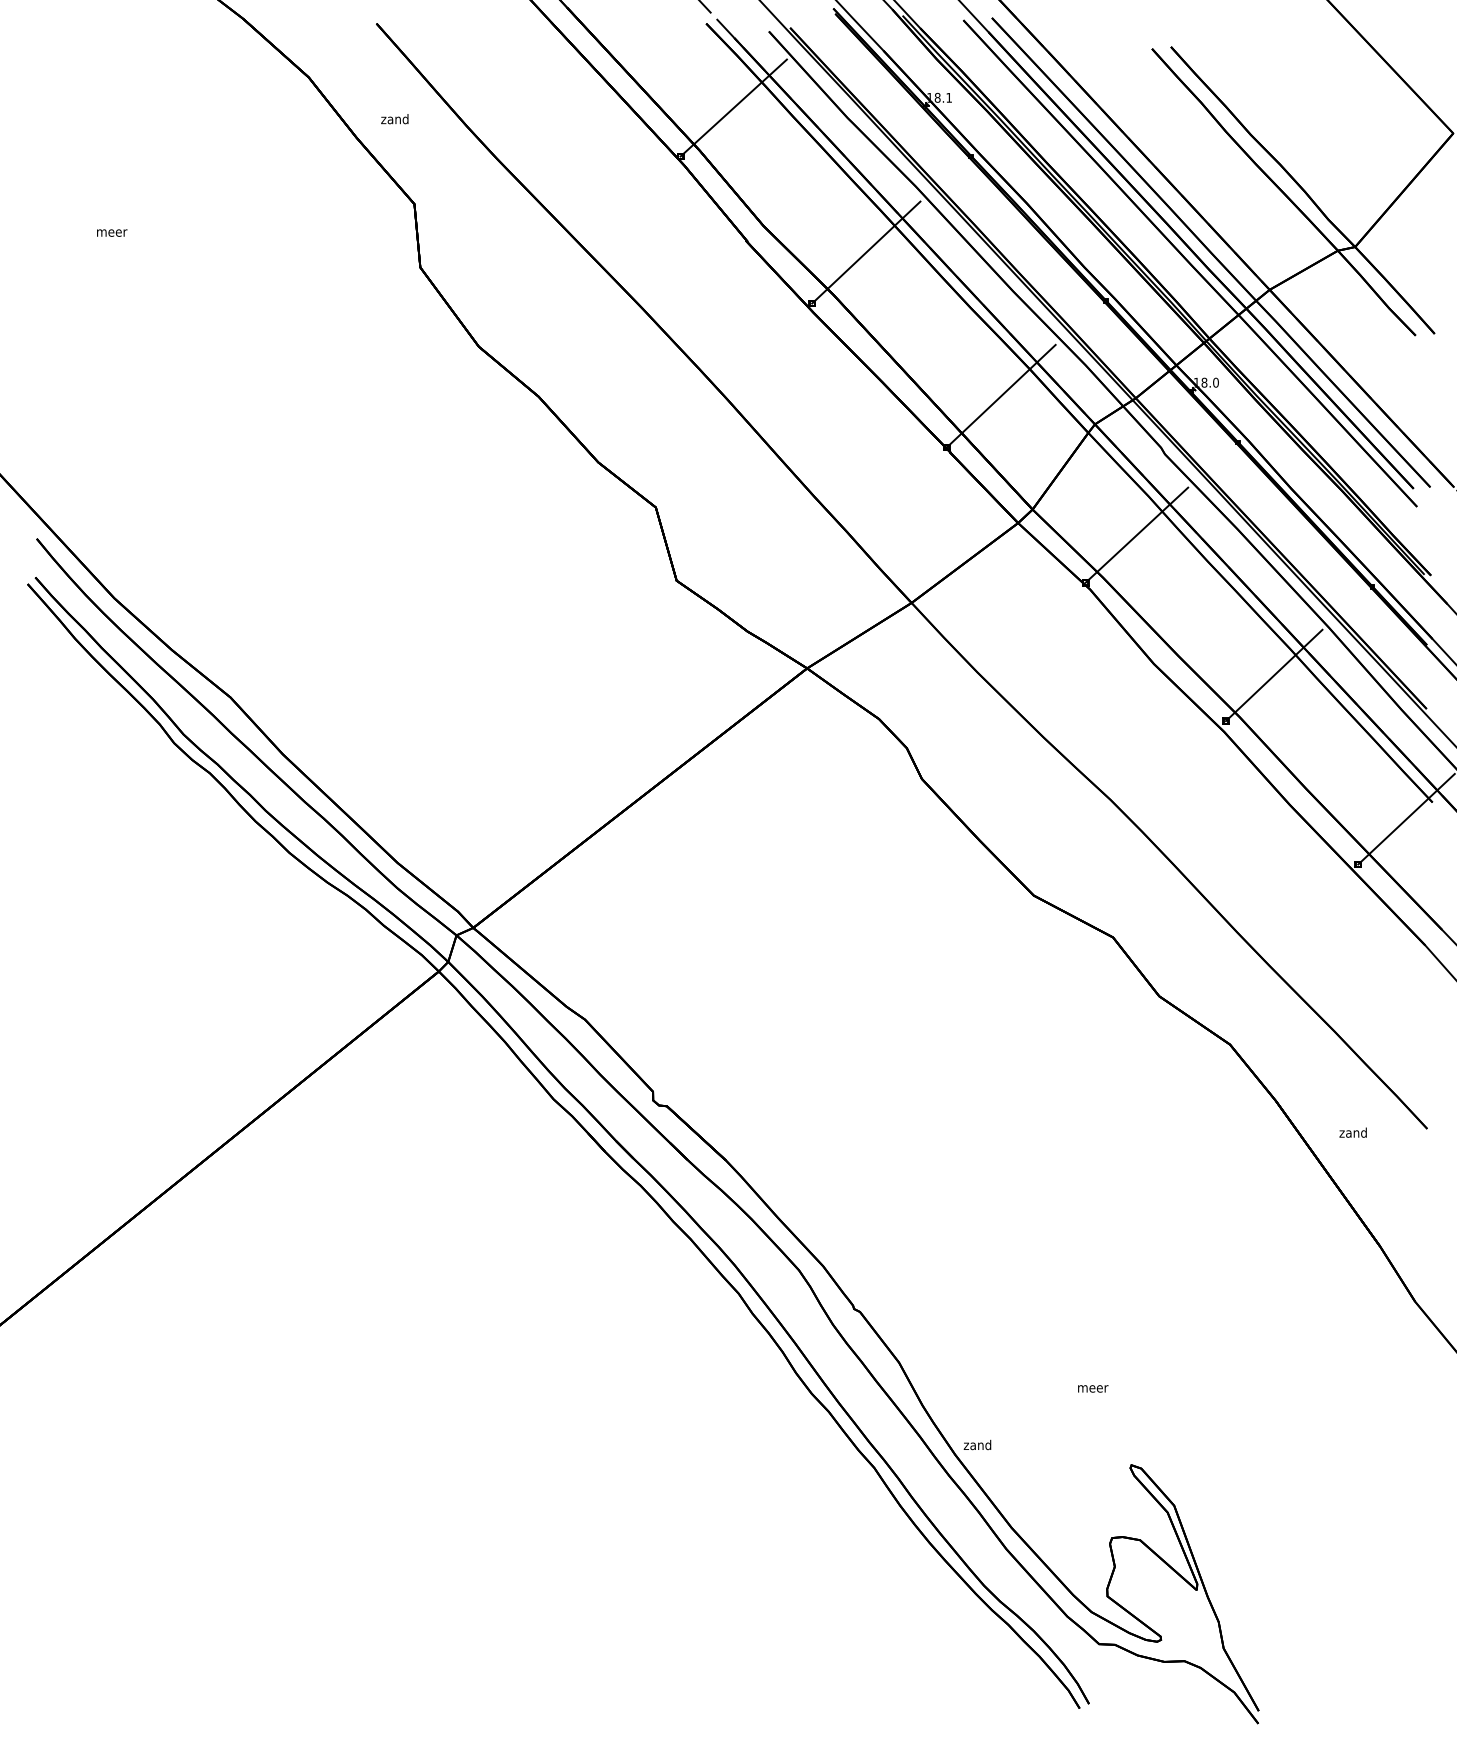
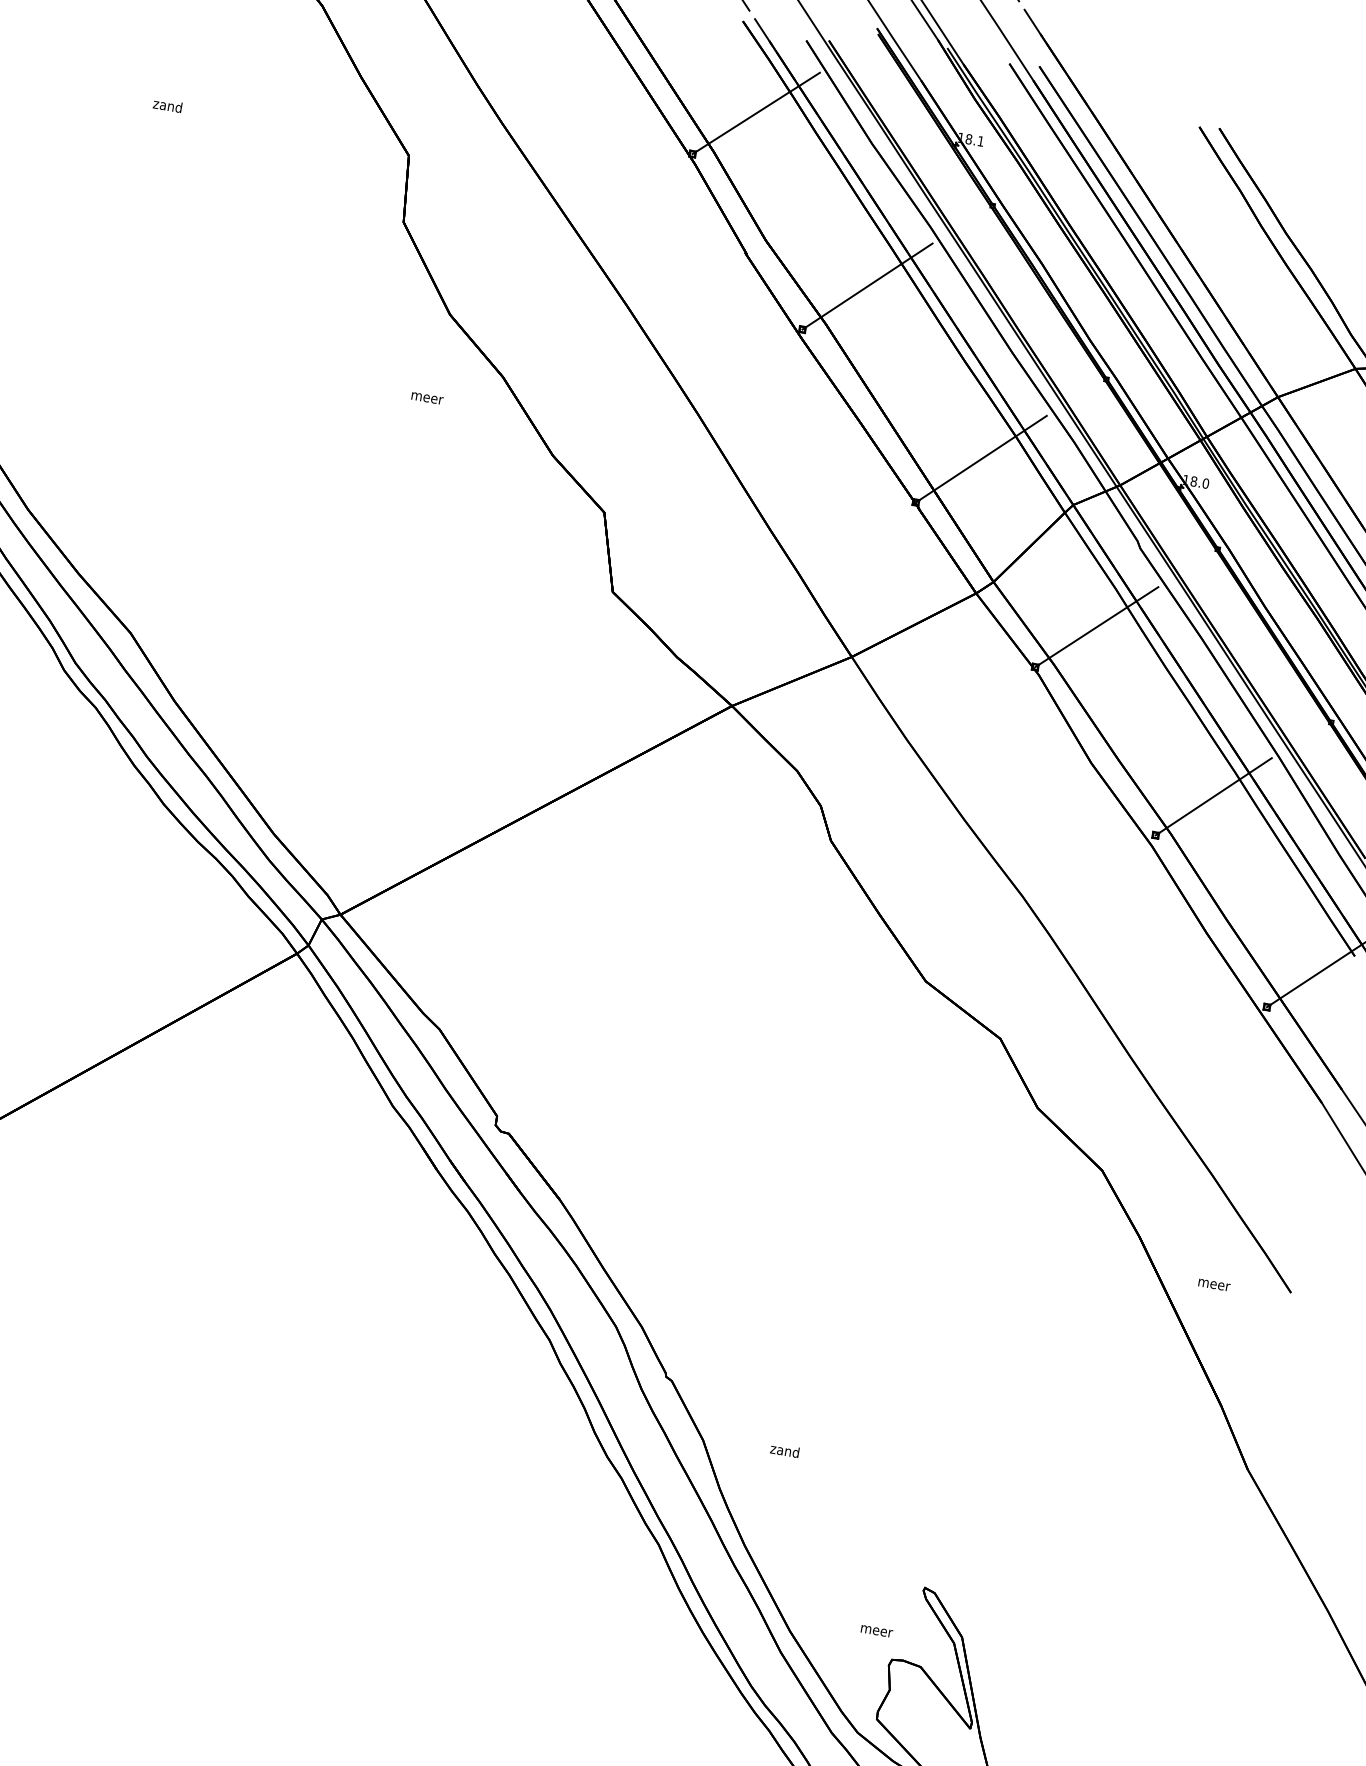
text: (394, 119) -> (167, 105), moved
text: (112, 232) -> (427, 397), moved
text: (1353, 1132) -> (1214, 1283), zand -> meer
text: (1093, 1388) -> (877, 1631), moved
text: (977, 1444) -> (784, 1450), moved

